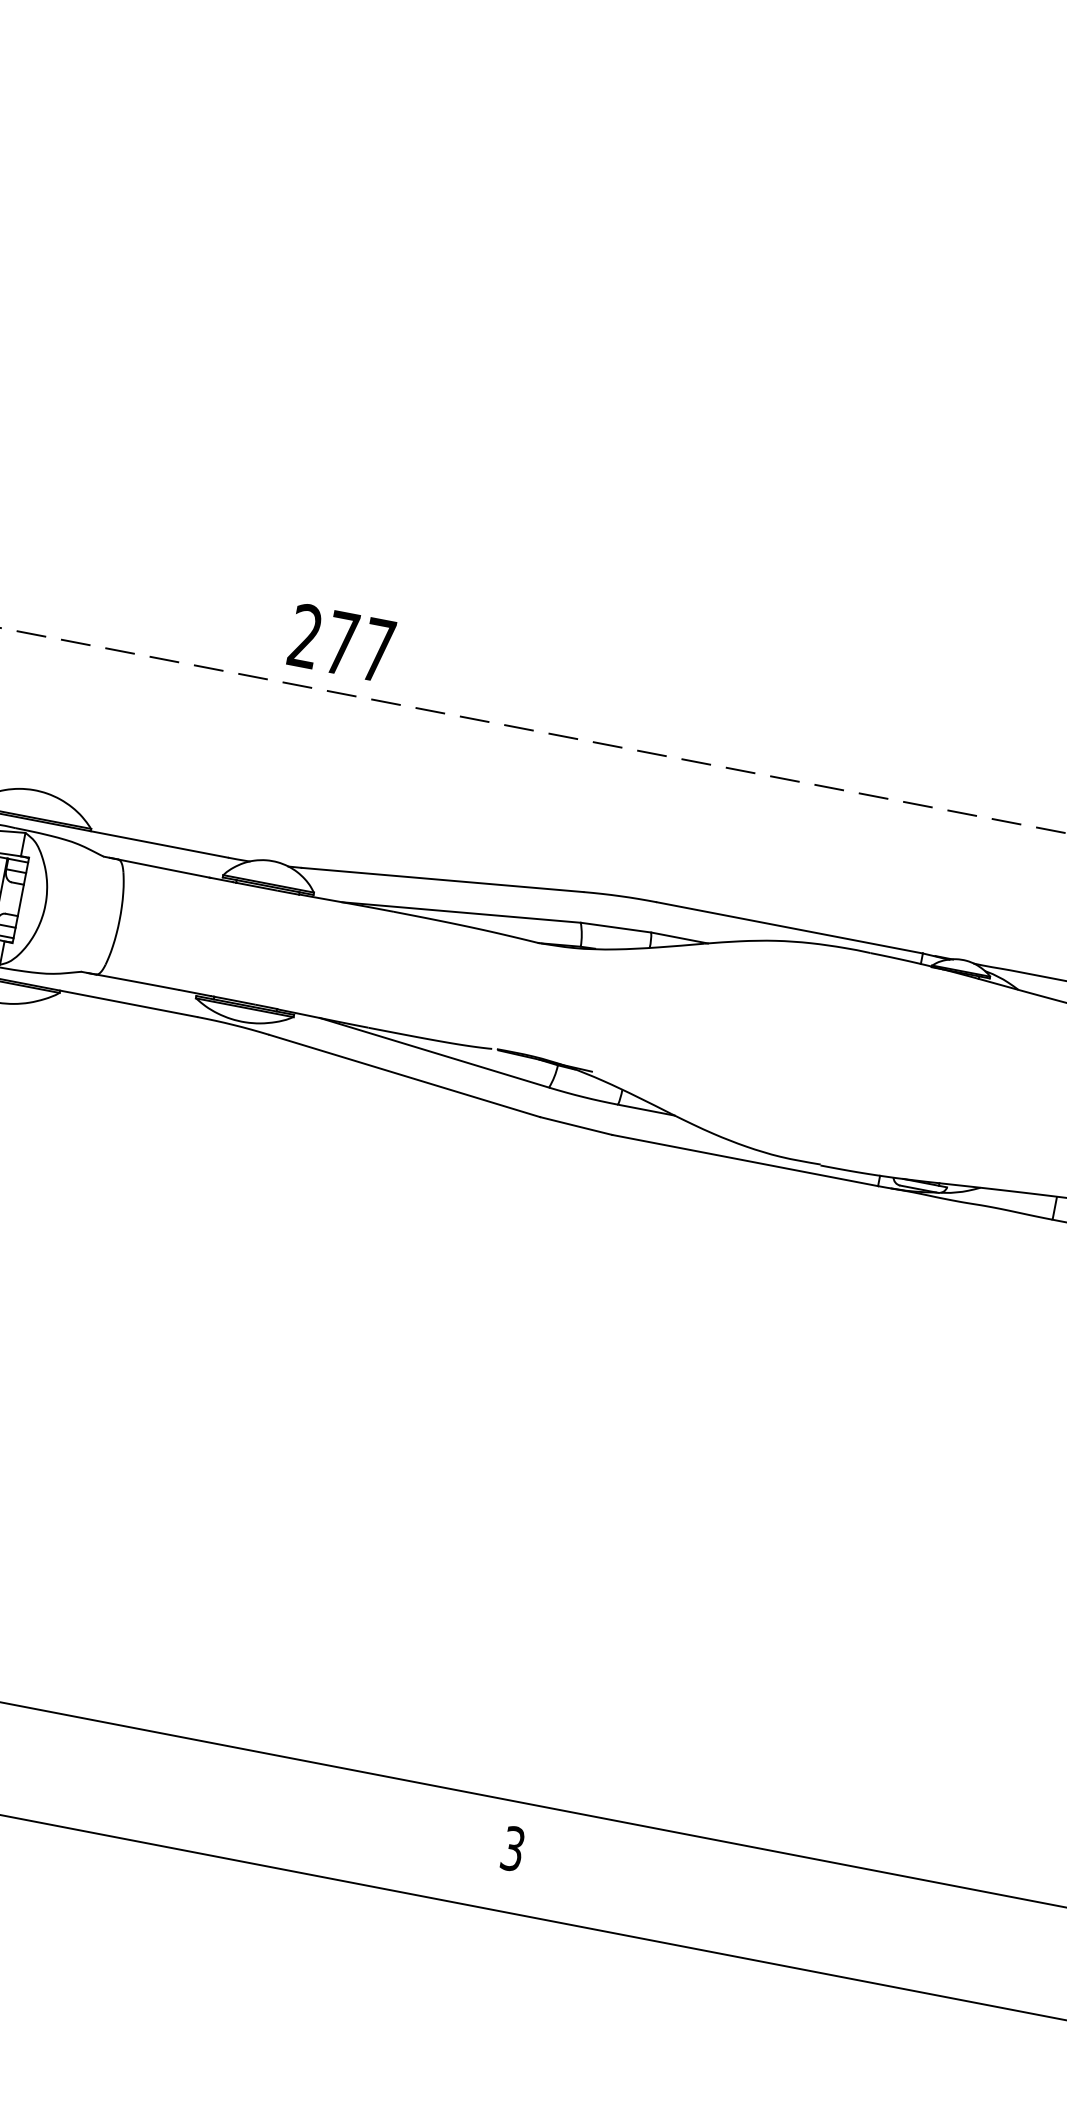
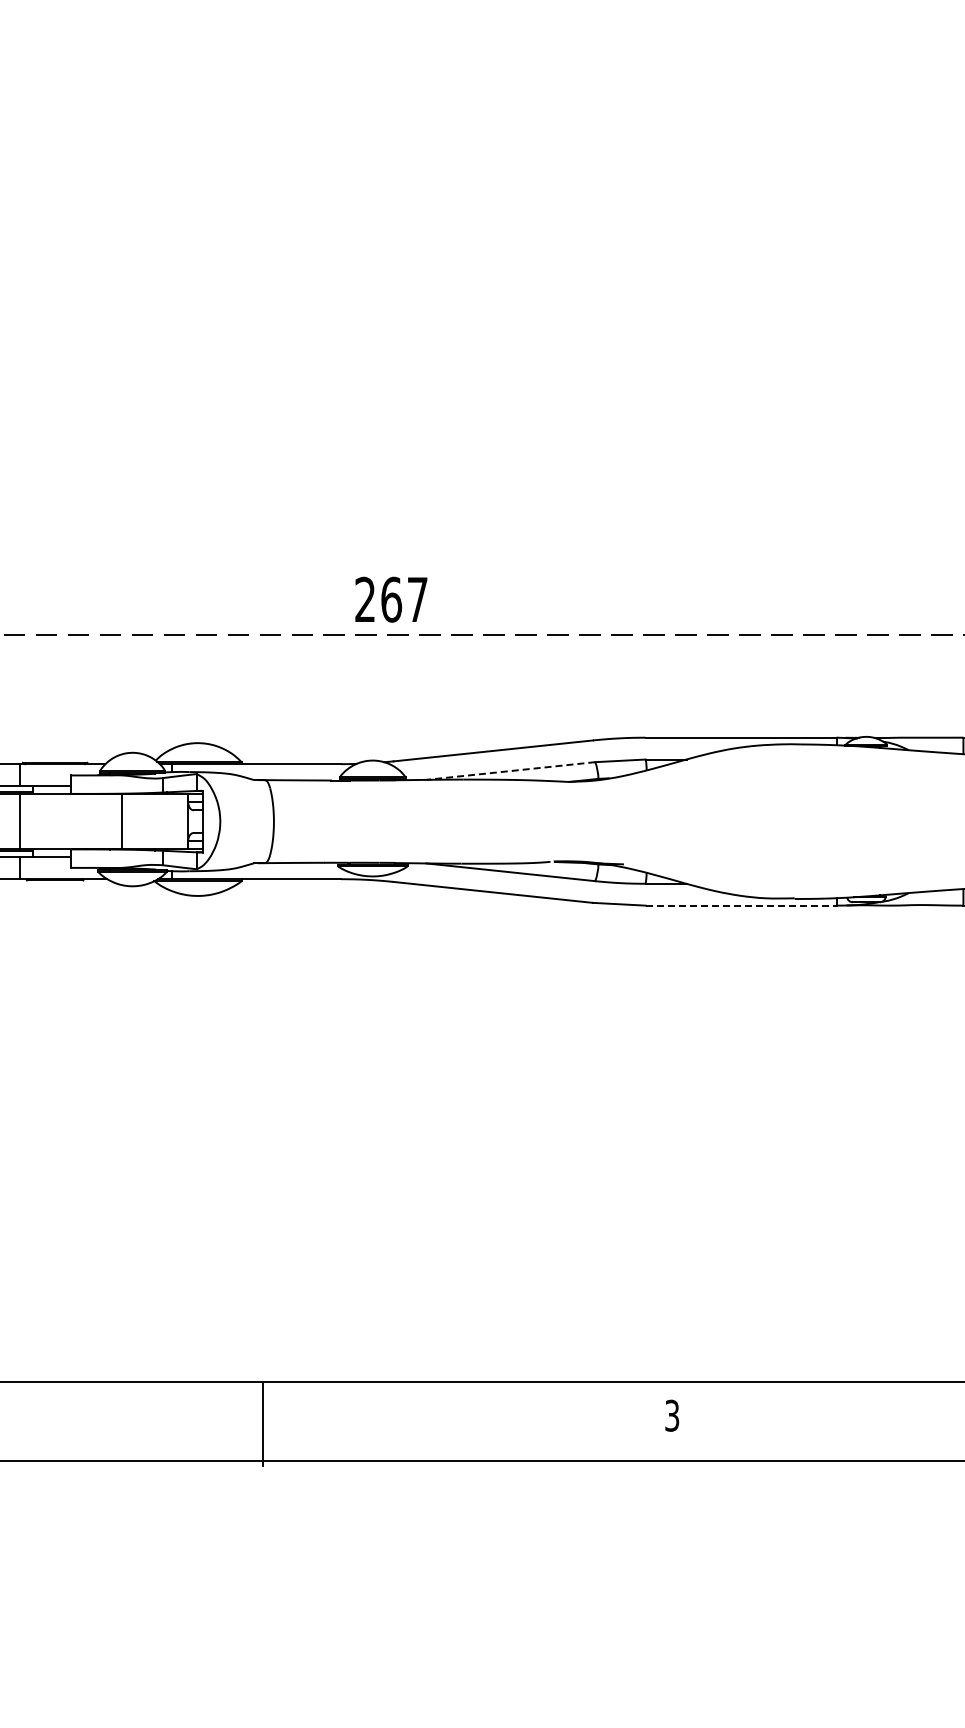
text: (341, 643) -> (391, 599), 277 -> 267
line: (460, 913) -> (510, 771), solid -> dashed
line: (745, 1160) -> (741, 905), solid -> dashed

